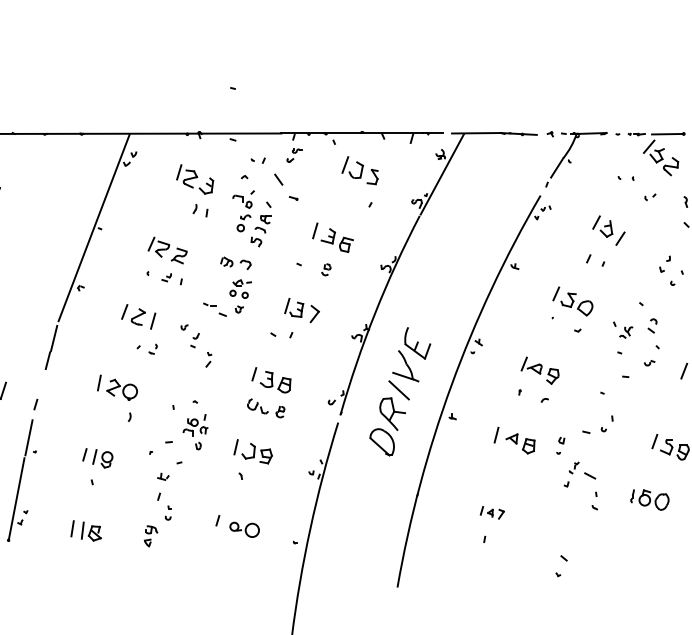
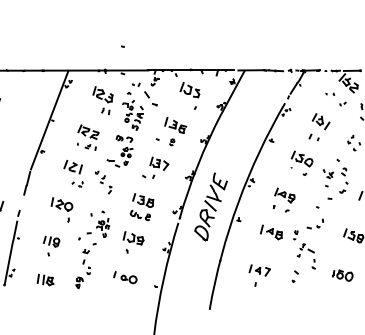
part: (649, 499) -> (342, 275), moved
part: (492, 512) -> (259, 270), size x1.67
part: (560, 565) -> (294, 276), moved

